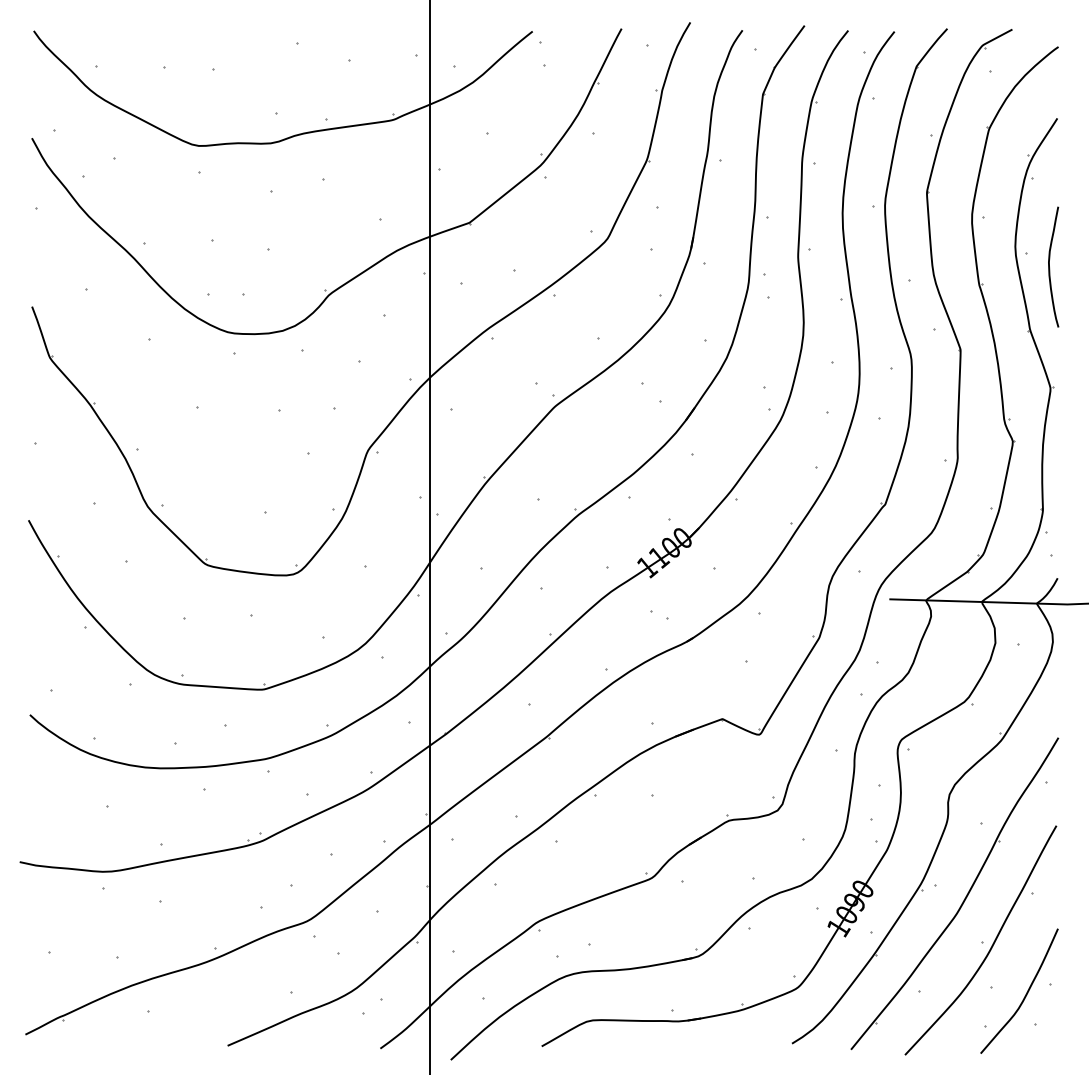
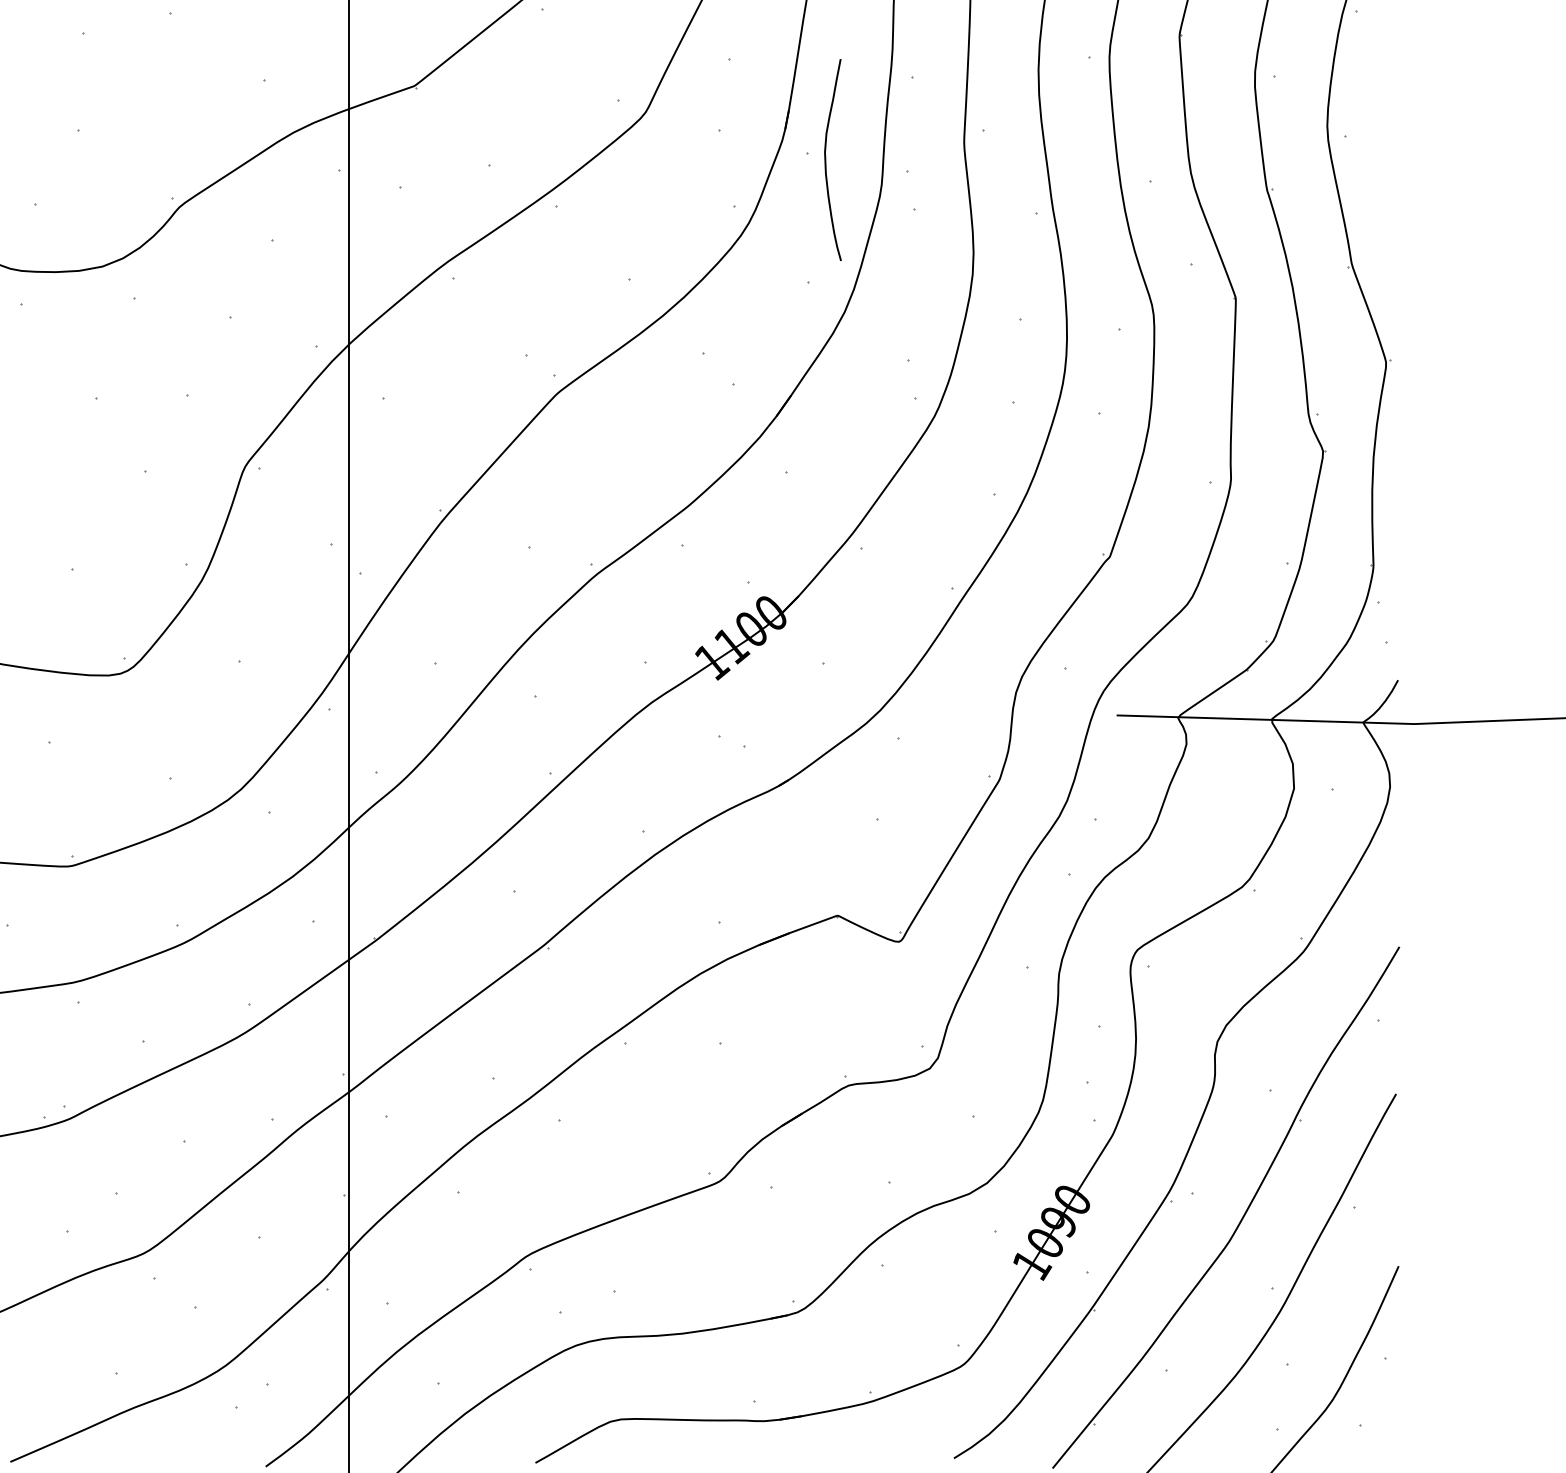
curve: (1050, 268) -> (827, 162), moved

